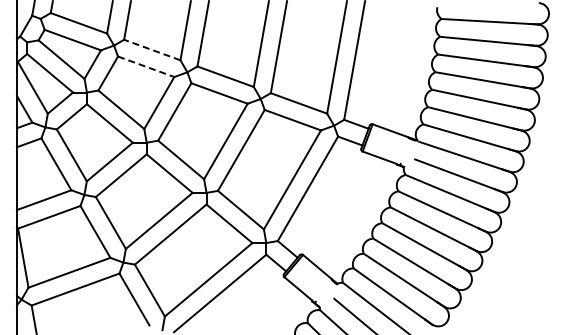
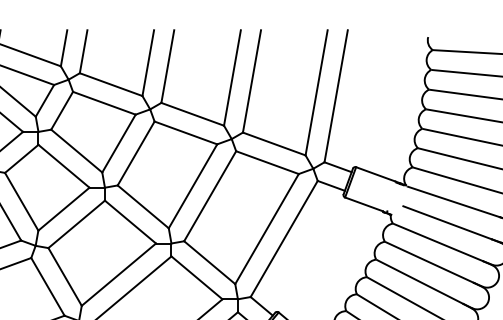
line: (152, 50) -> (111, 85), dashed -> solid
line: (146, 66) -> (104, 102), dashed -> solid

